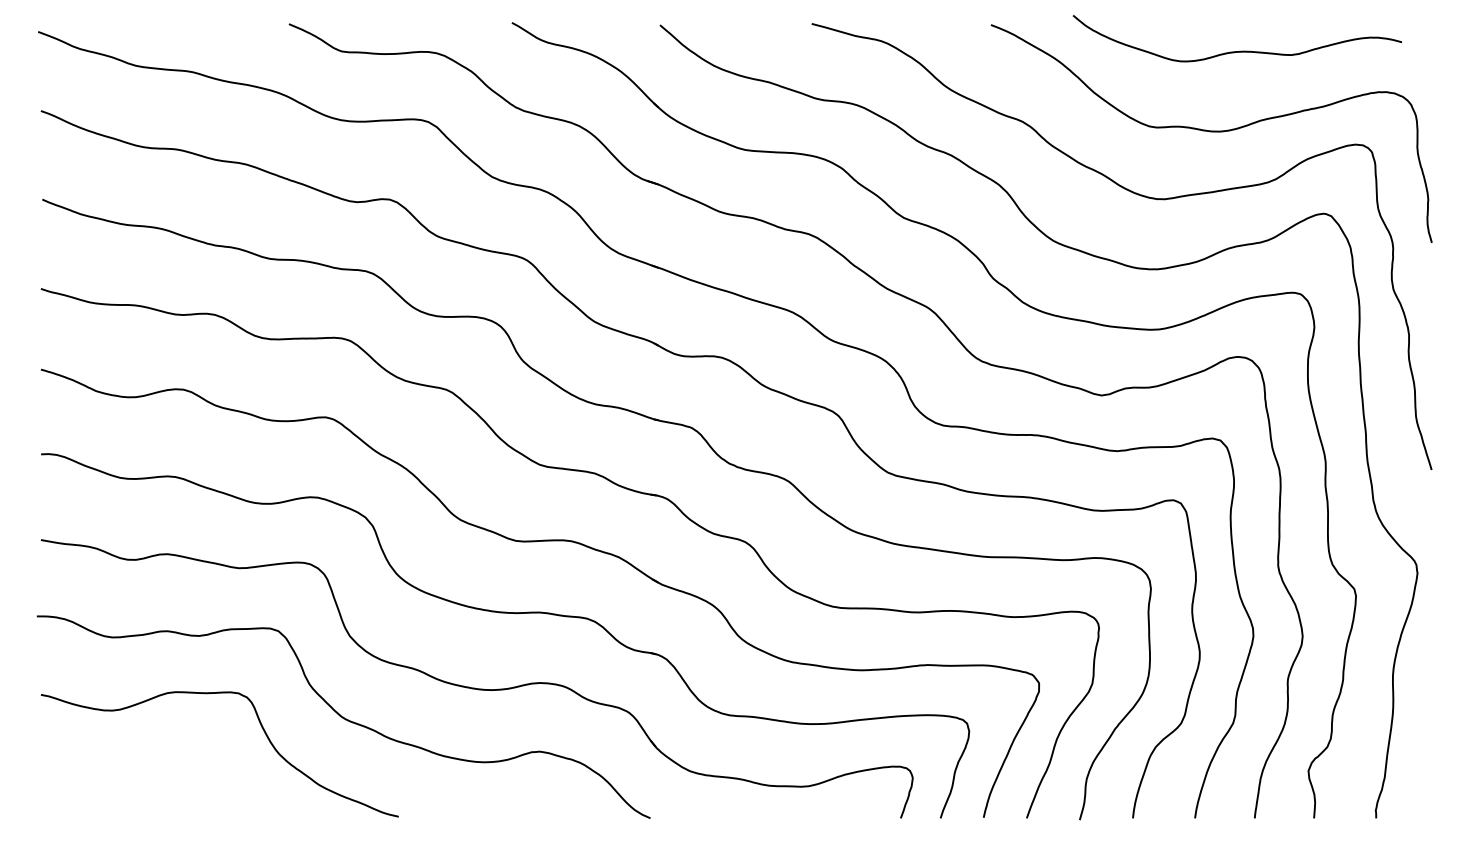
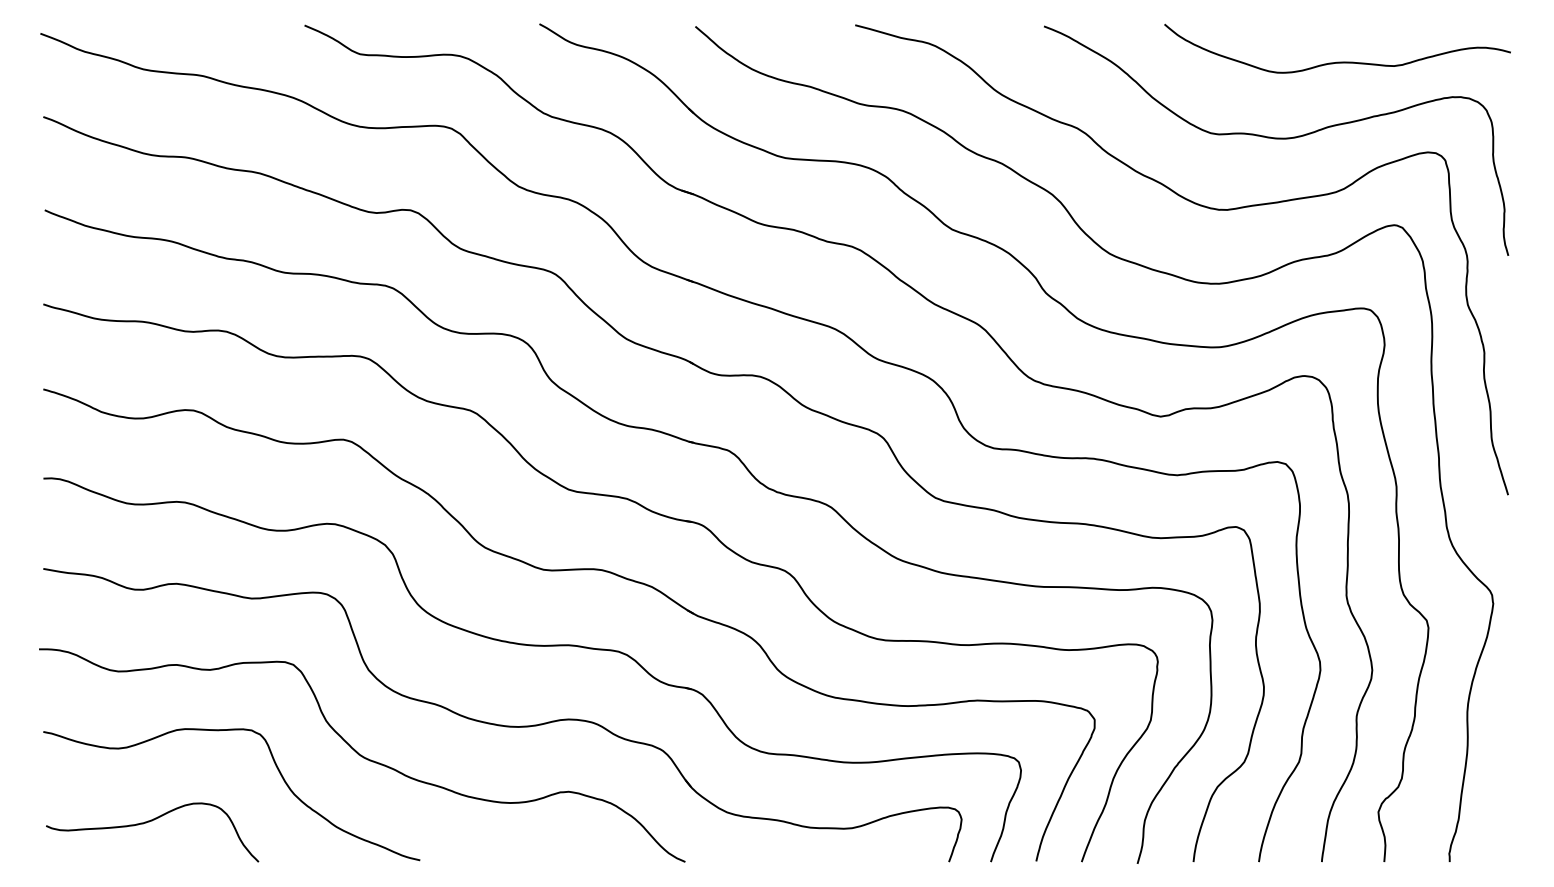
curve: (1237, 50) -> (1337, 61), moved
curve: (141, 780) -> (149, 822), added

